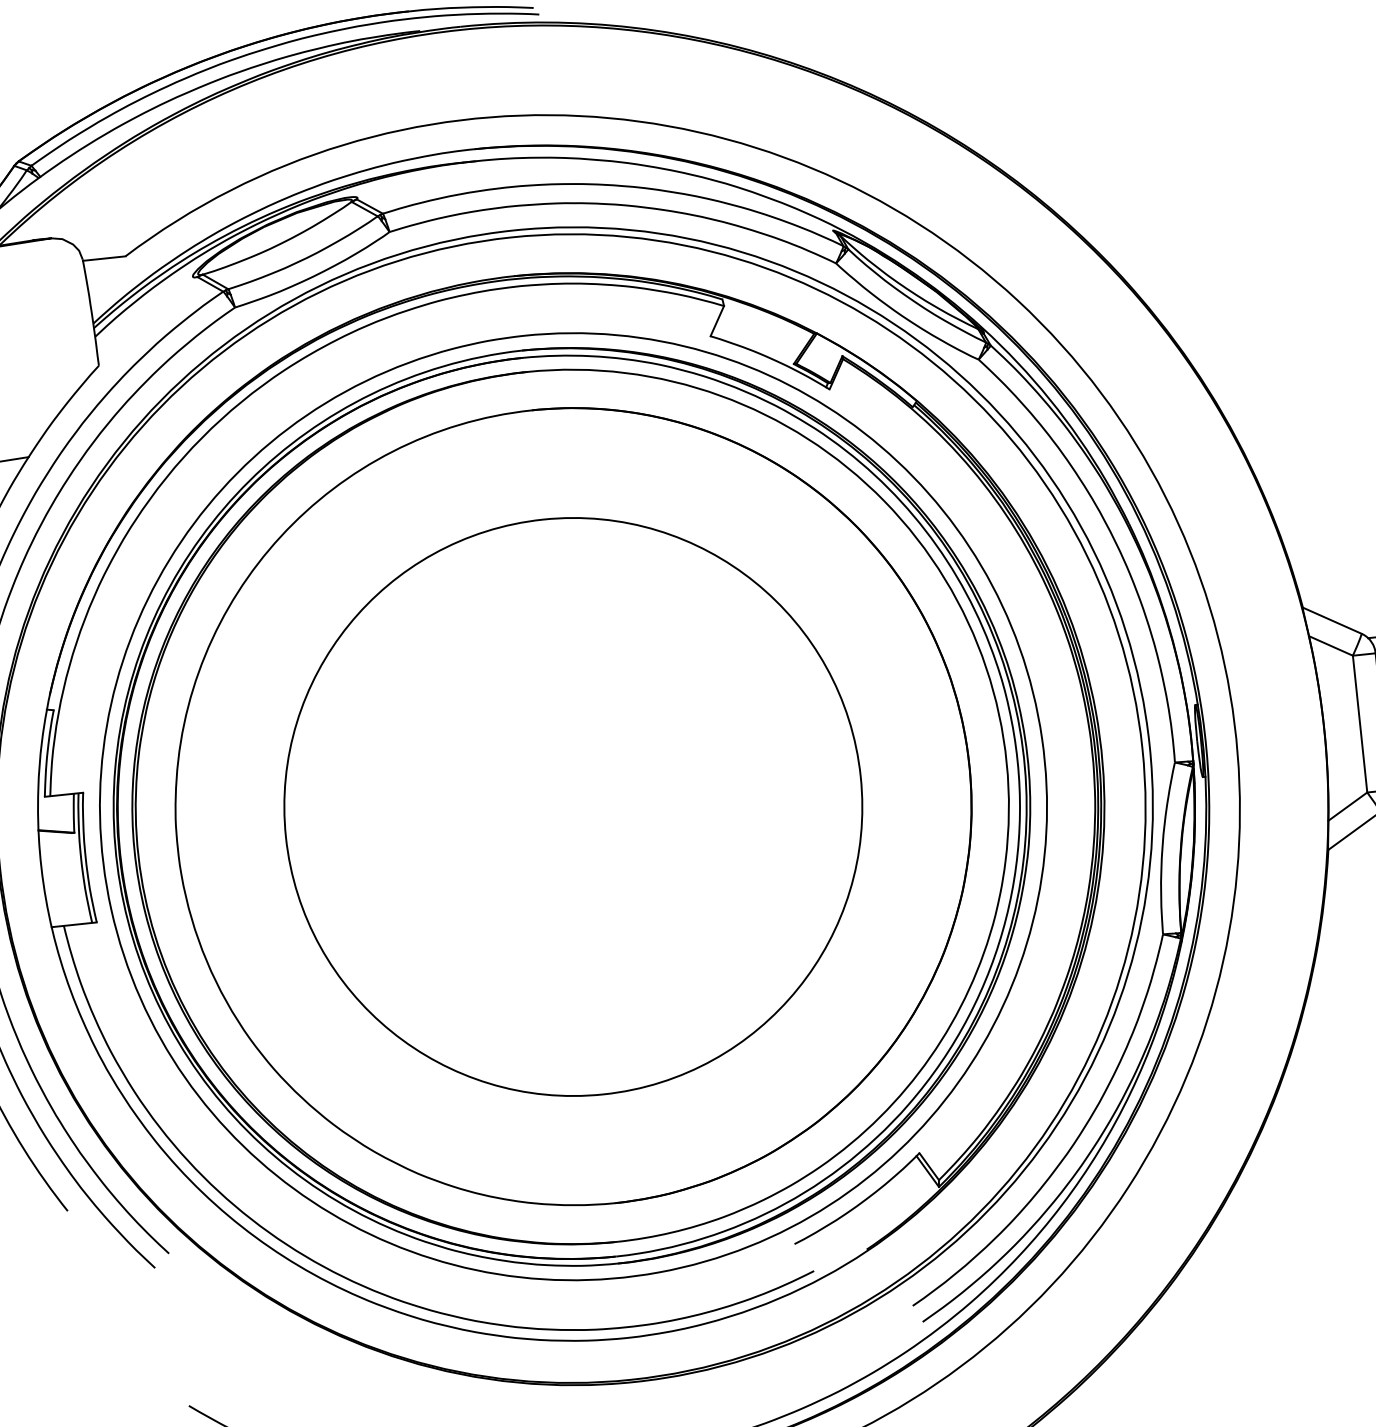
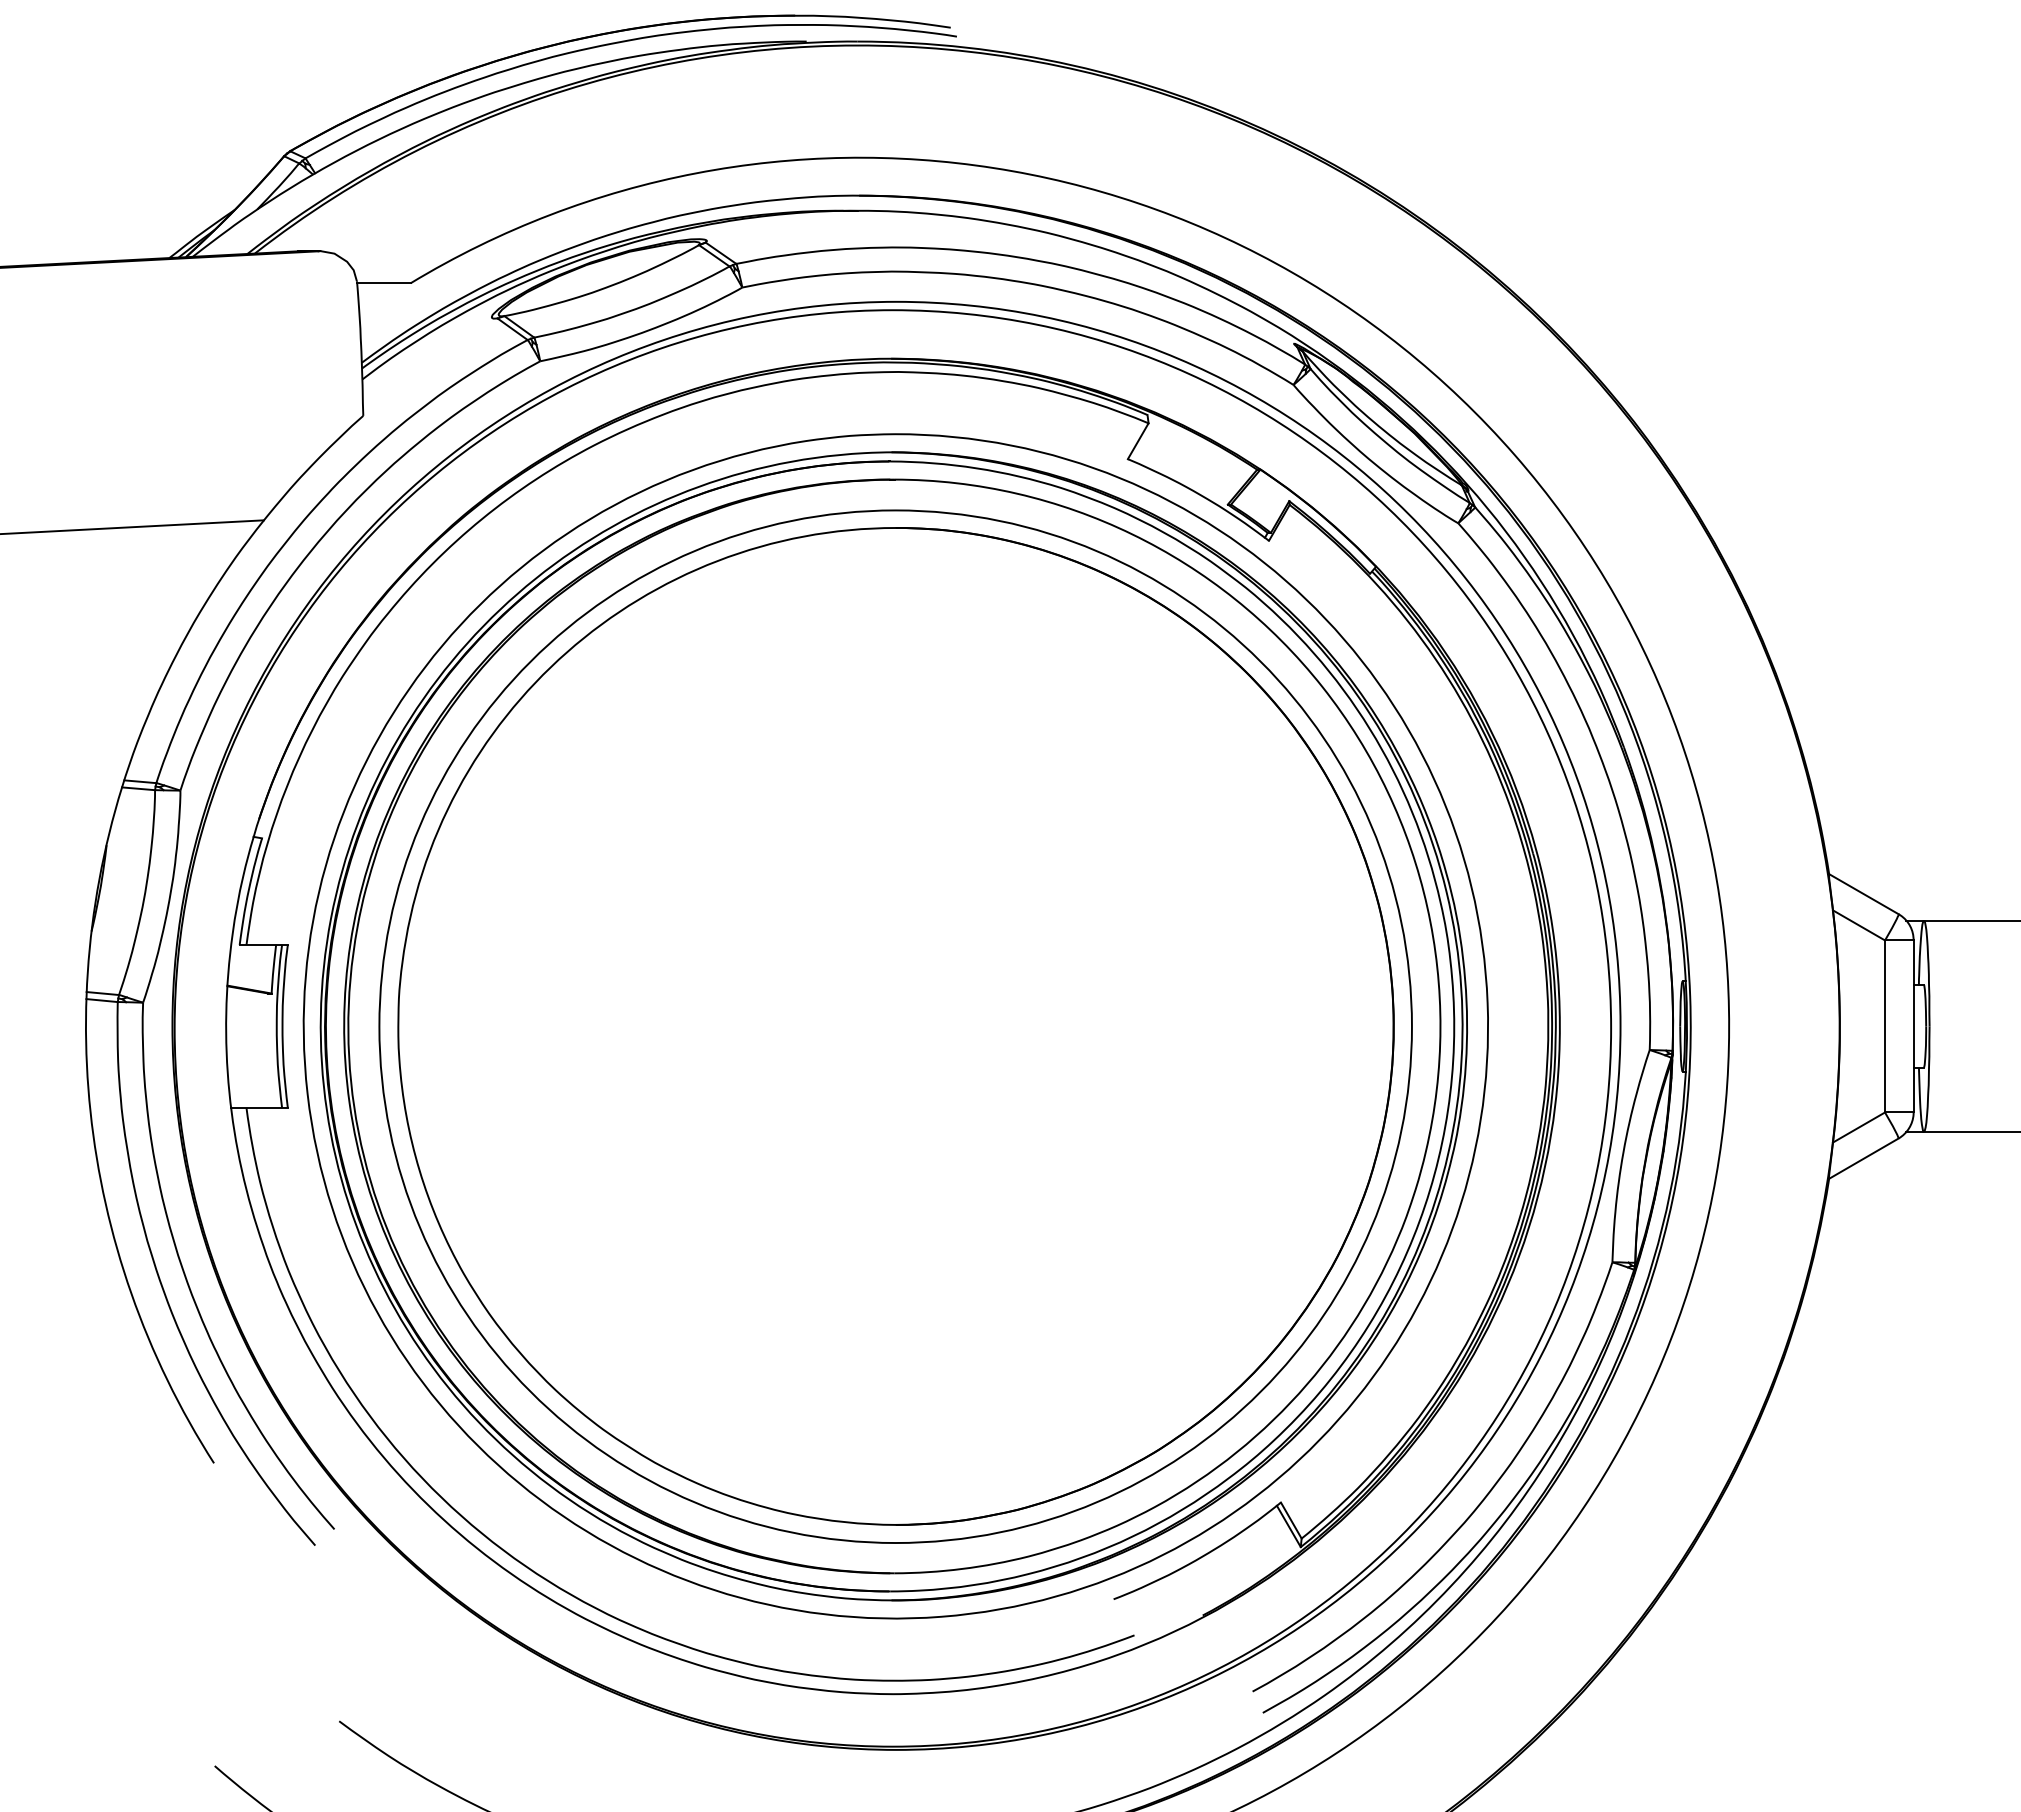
circle: (573, 806) -> (895, 1026), size x1.43

